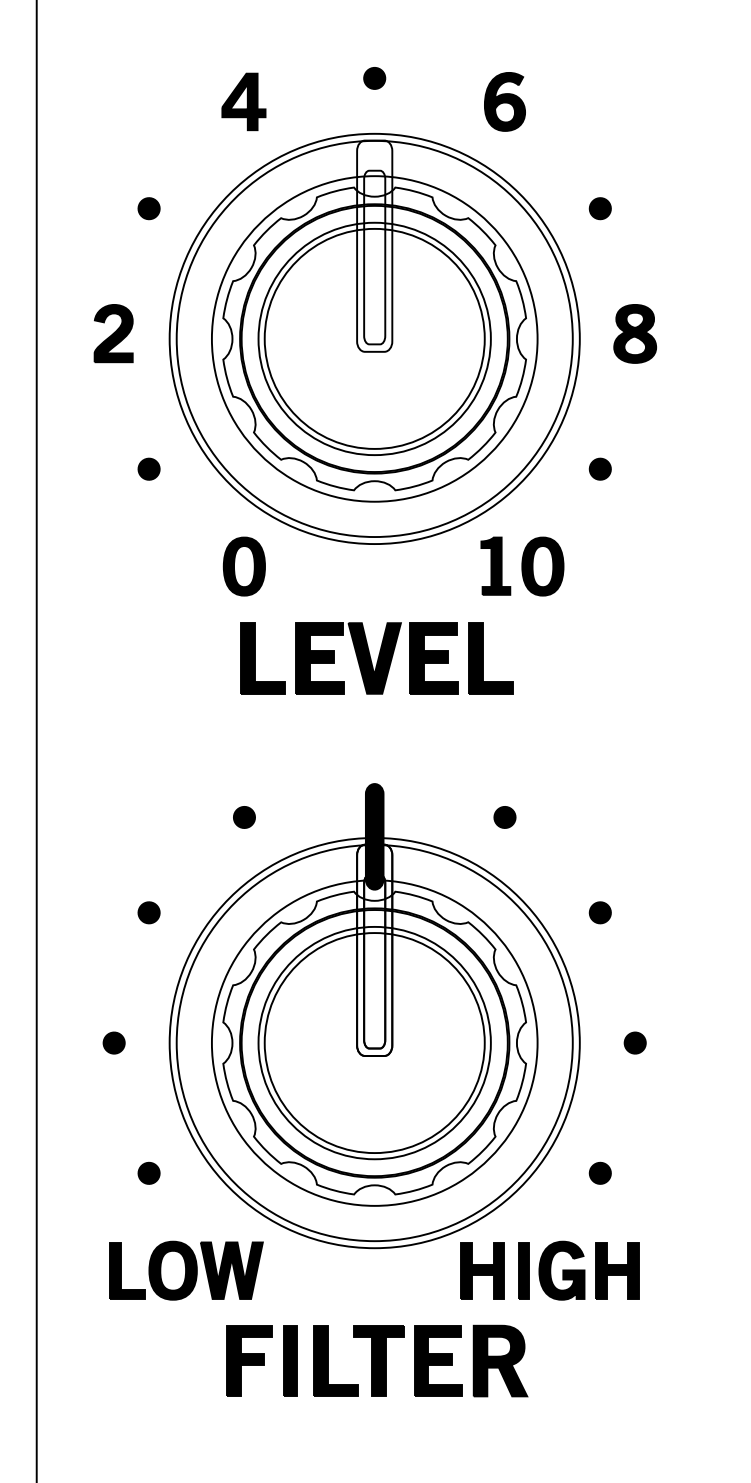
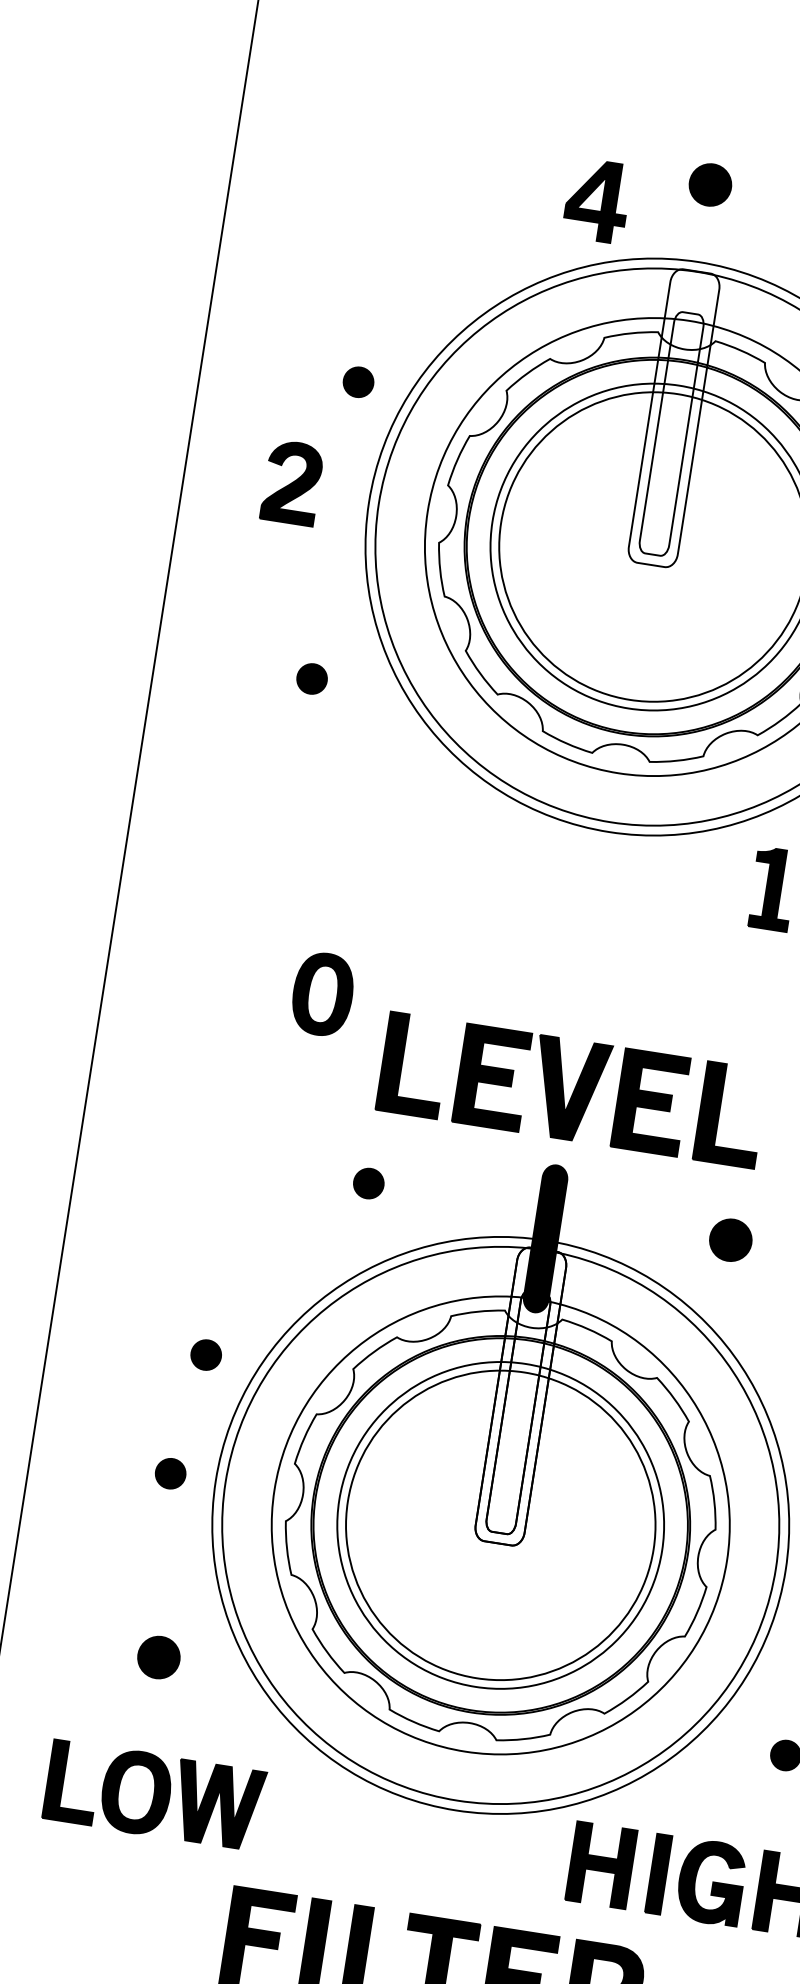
part: (374, 78) -> (710, 185), size x1.4
part: (243, 101) -> (596, 200), moved
part: (148, 208) -> (357, 381), moved
part: (243, 566) -> (321, 994), moved
part: (376, 658) -> (571, 1090), moved
part: (504, 817) -> (730, 1240), size x1.4
part: (148, 912) -> (205, 1354), moved
part: (113, 1042) -> (169, 1472), moved
part: (148, 1172) -> (158, 1656), size x1.4
part: (186, 1270) -> (154, 1795), moved

